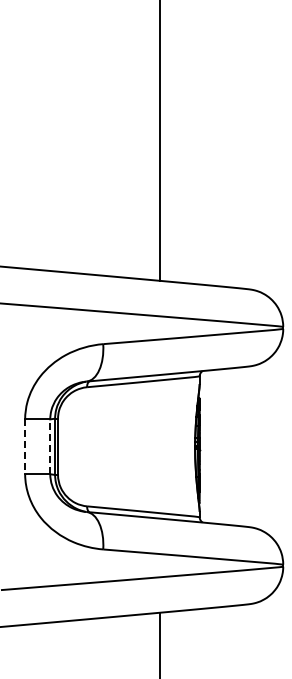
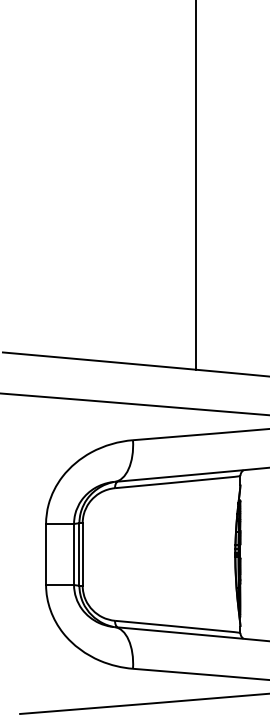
line: (50, 446) -> (74, 554), dashed -> solid
line: (25, 447) -> (46, 555), dashed -> solid

